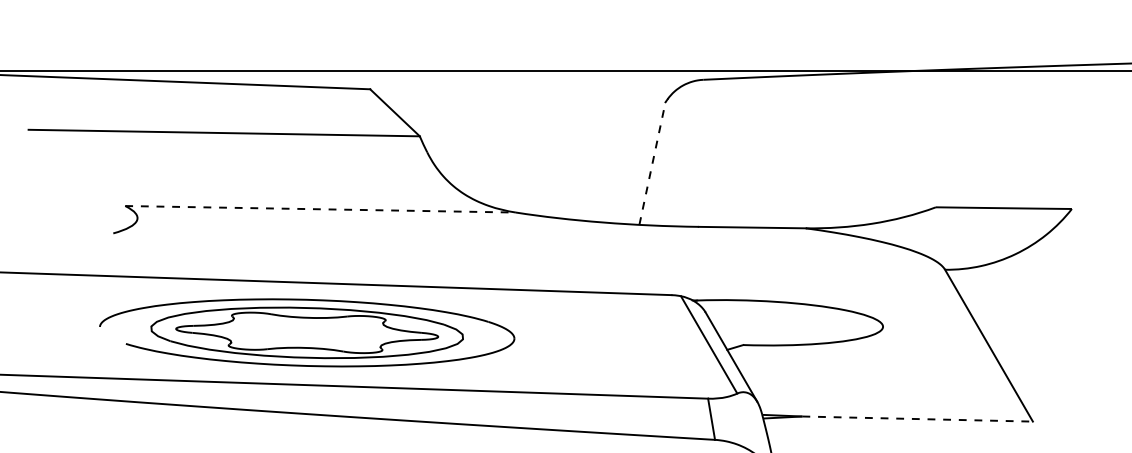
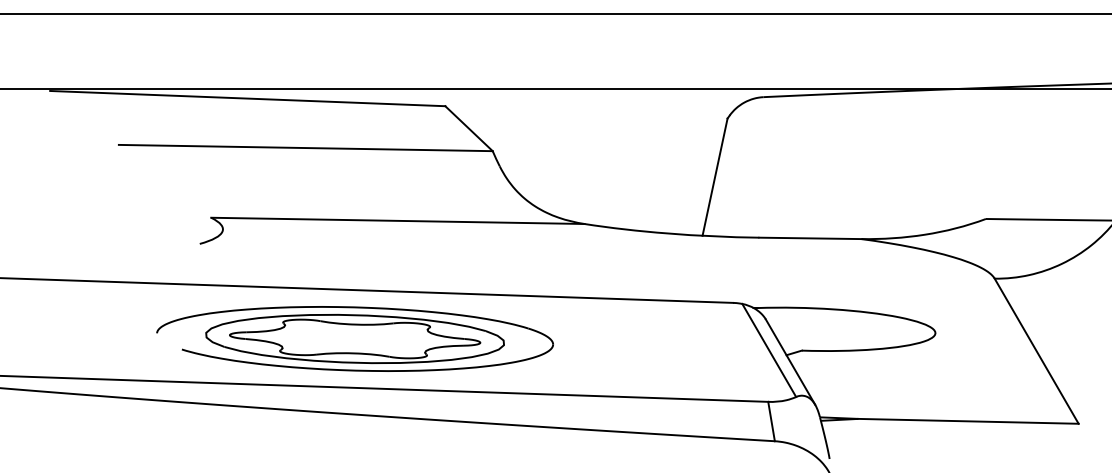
line: (652, 163) -> (715, 177), dashed -> solid
line: (320, 208) -> (397, 220), dashed -> solid
part: (306, 332) -> (354, 338), moved
line: (917, 419) -> (968, 421), dashed -> solid

